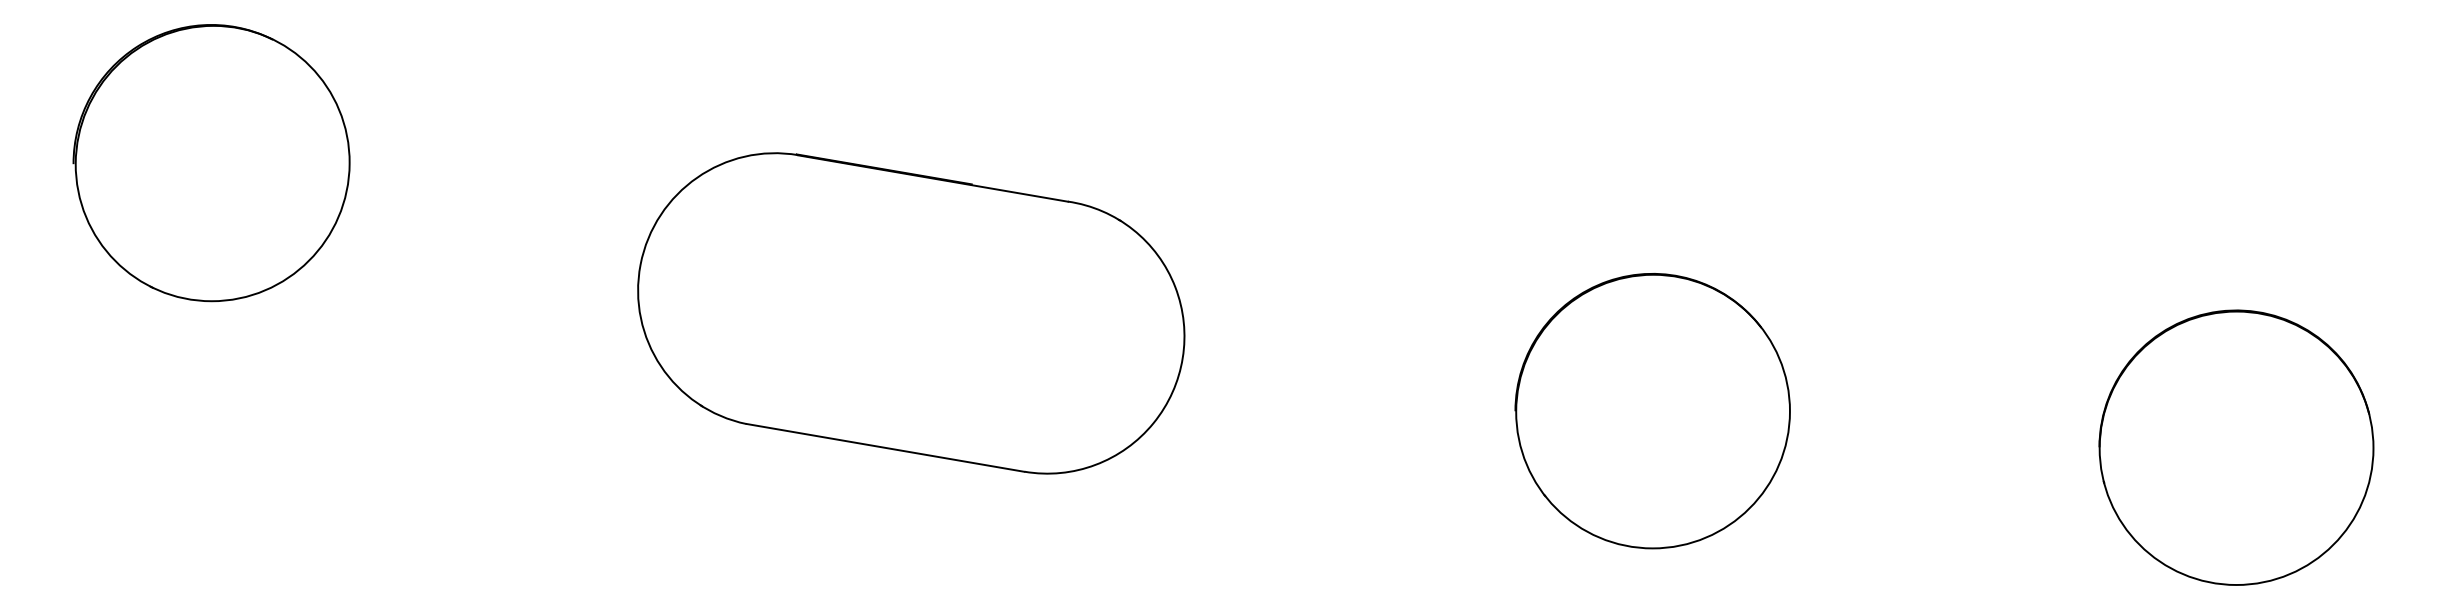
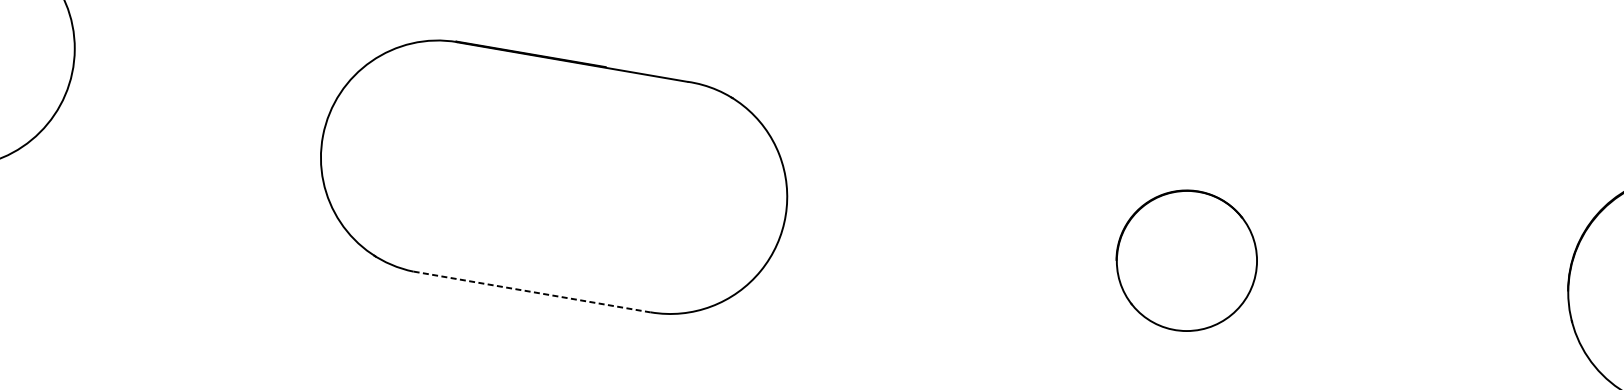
part: (1652, 411) -> (1186, 260), size x0.6
line: (885, 447) -> (532, 291), solid -> dashed

